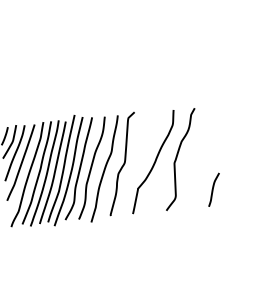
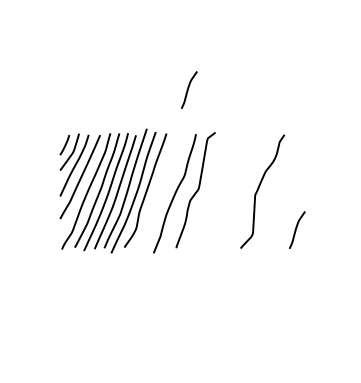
curve: (108, 76) -> (189, 88), added
curve: (153, 162) -> (231, 192), removed
curve: (91, 168) -> (160, 191), removed

